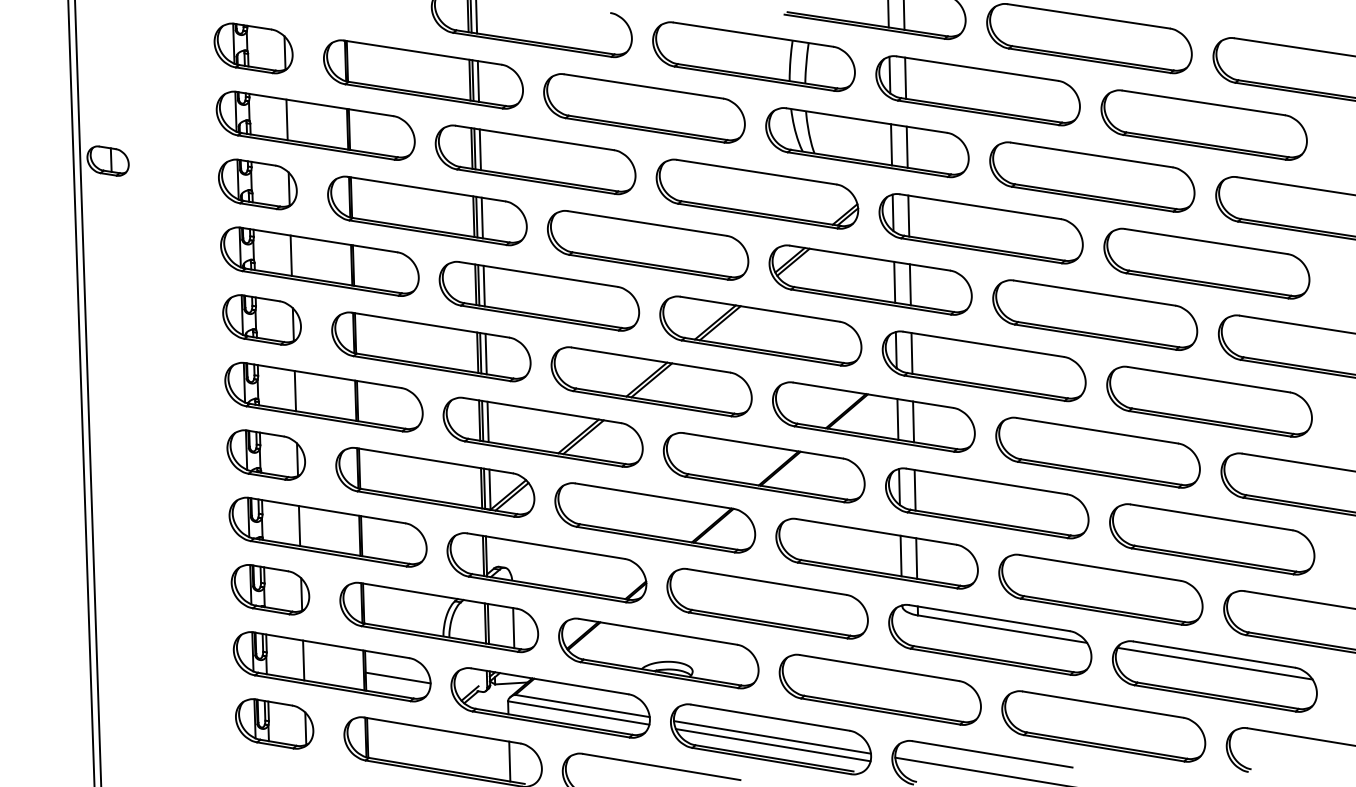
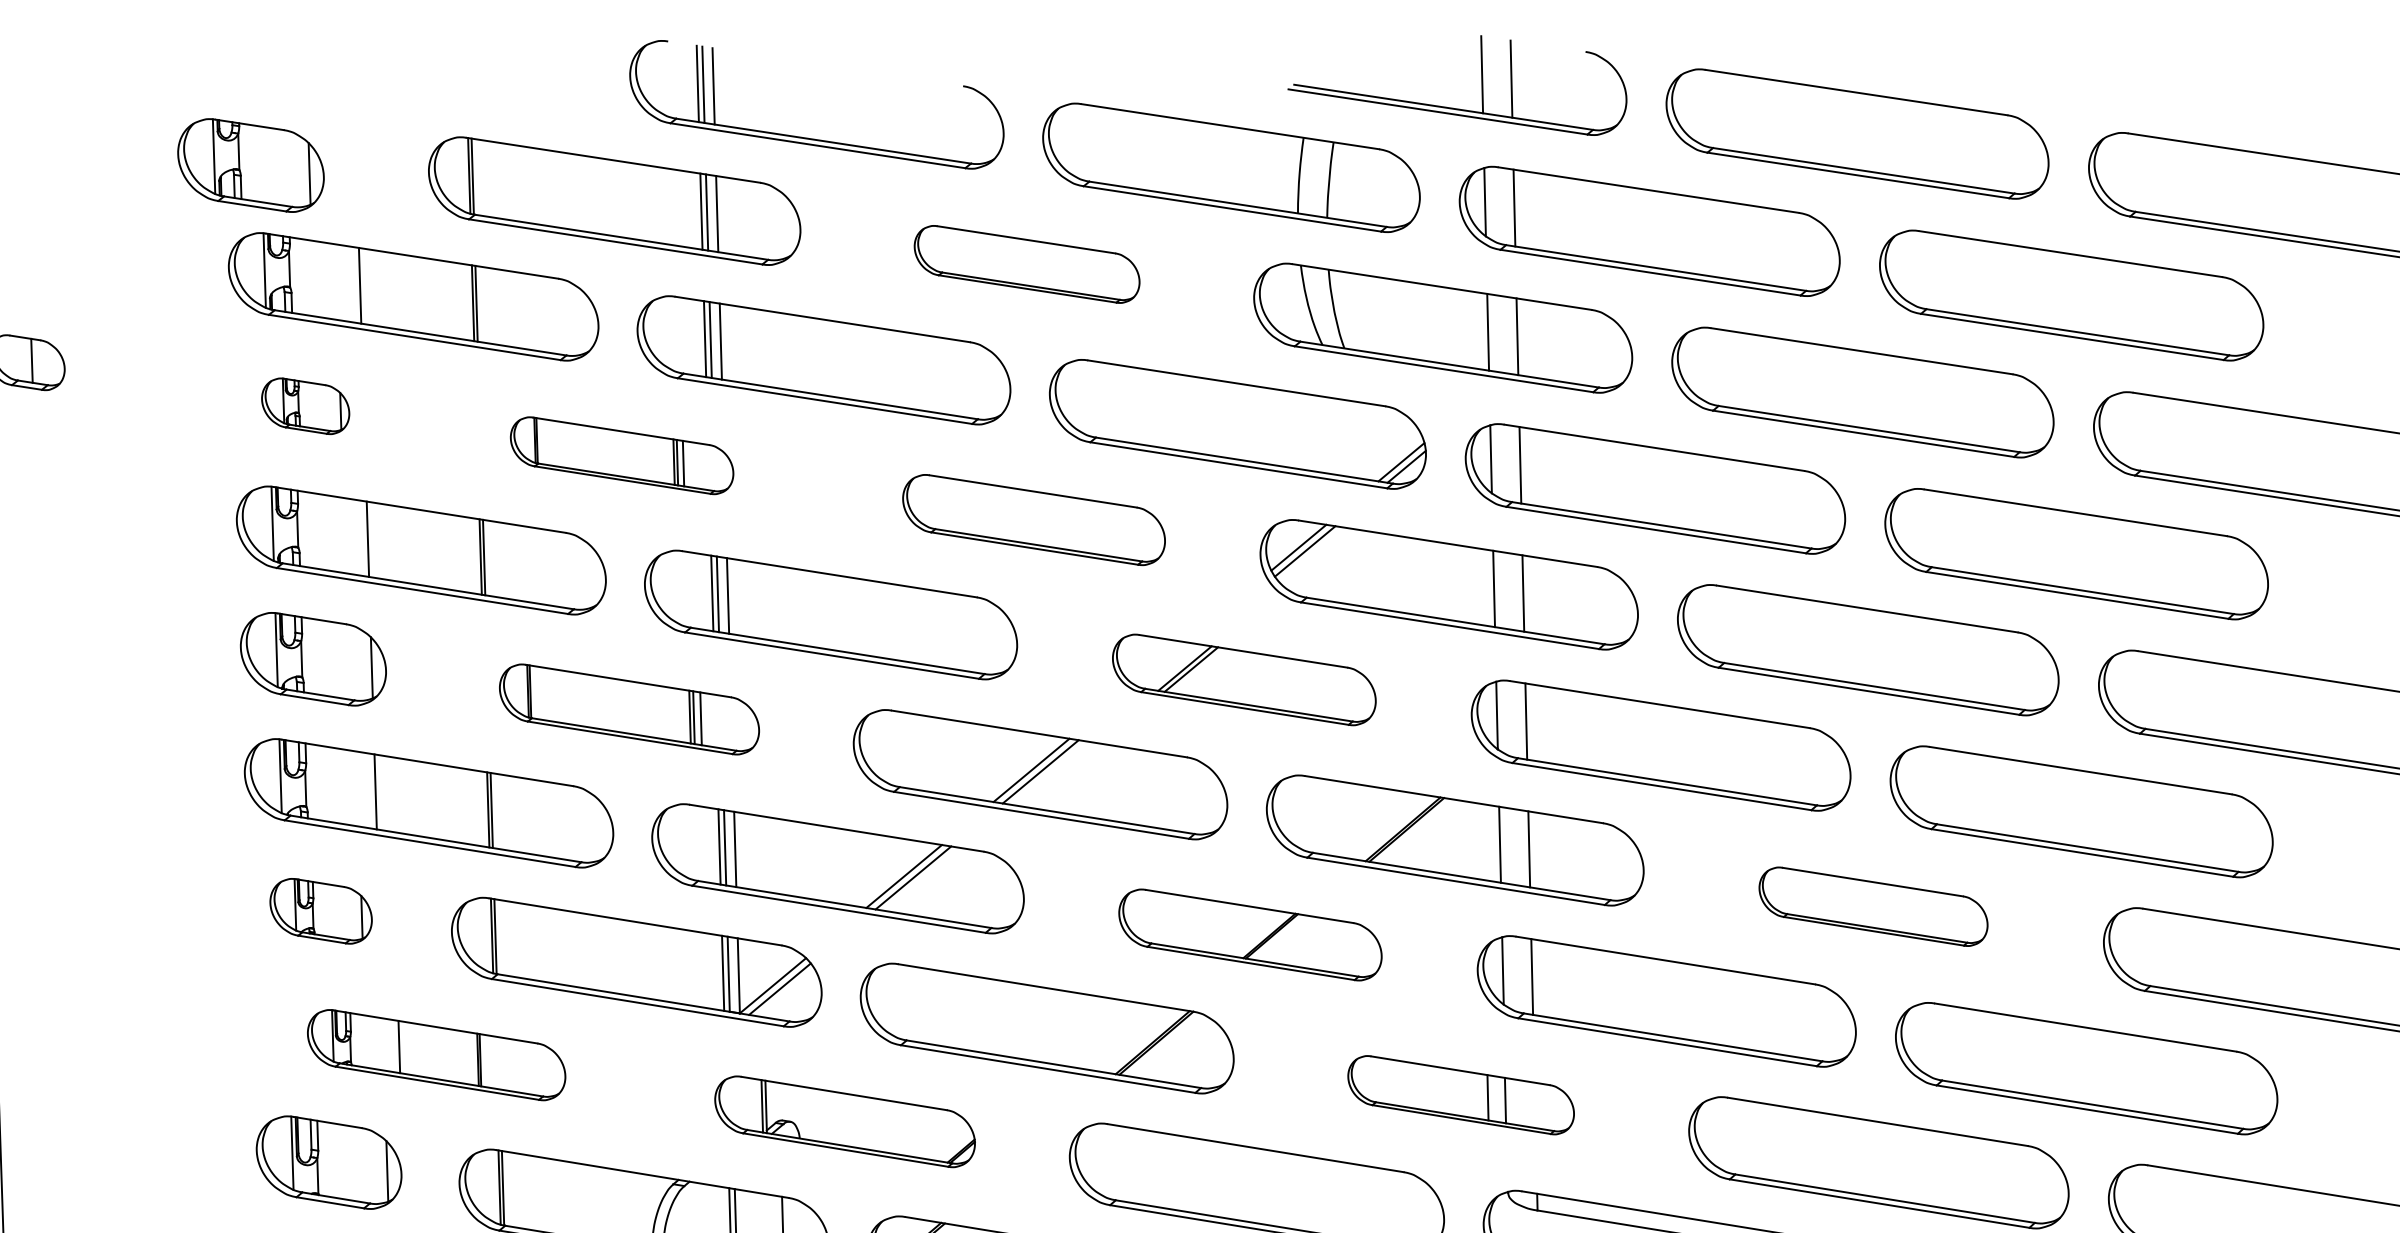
part: (253, 48) -> (250, 165), moved
part: (644, 108) -> (1027, 264), size x0.6
part: (257, 184) -> (304, 406), size x0.6
part: (427, 210) -> (622, 454), size x0.6
part: (648, 245) -> (1034, 520), size x0.7
part: (760, 330) -> (1243, 678), size x0.7
part: (431, 346) -> (629, 708), size x0.7
part: (1097, 452) -> (1872, 906), size x0.6
part: (265, 454) -> (319, 910), size x0.7
part: (763, 467) -> (1249, 934), size x0.7
part: (327, 531) -> (435, 1053), size x0.7
part: (876, 553) -> (1460, 1094), size x0.6
part: (546, 567) -> (844, 1121), size x0.7

